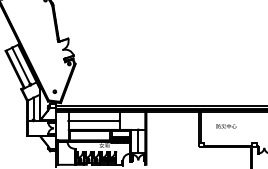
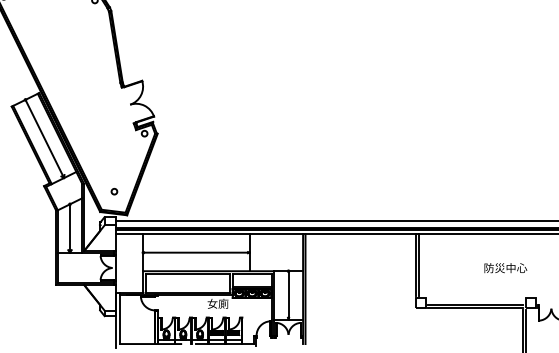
text: (226, 126) -> (505, 268), moved

